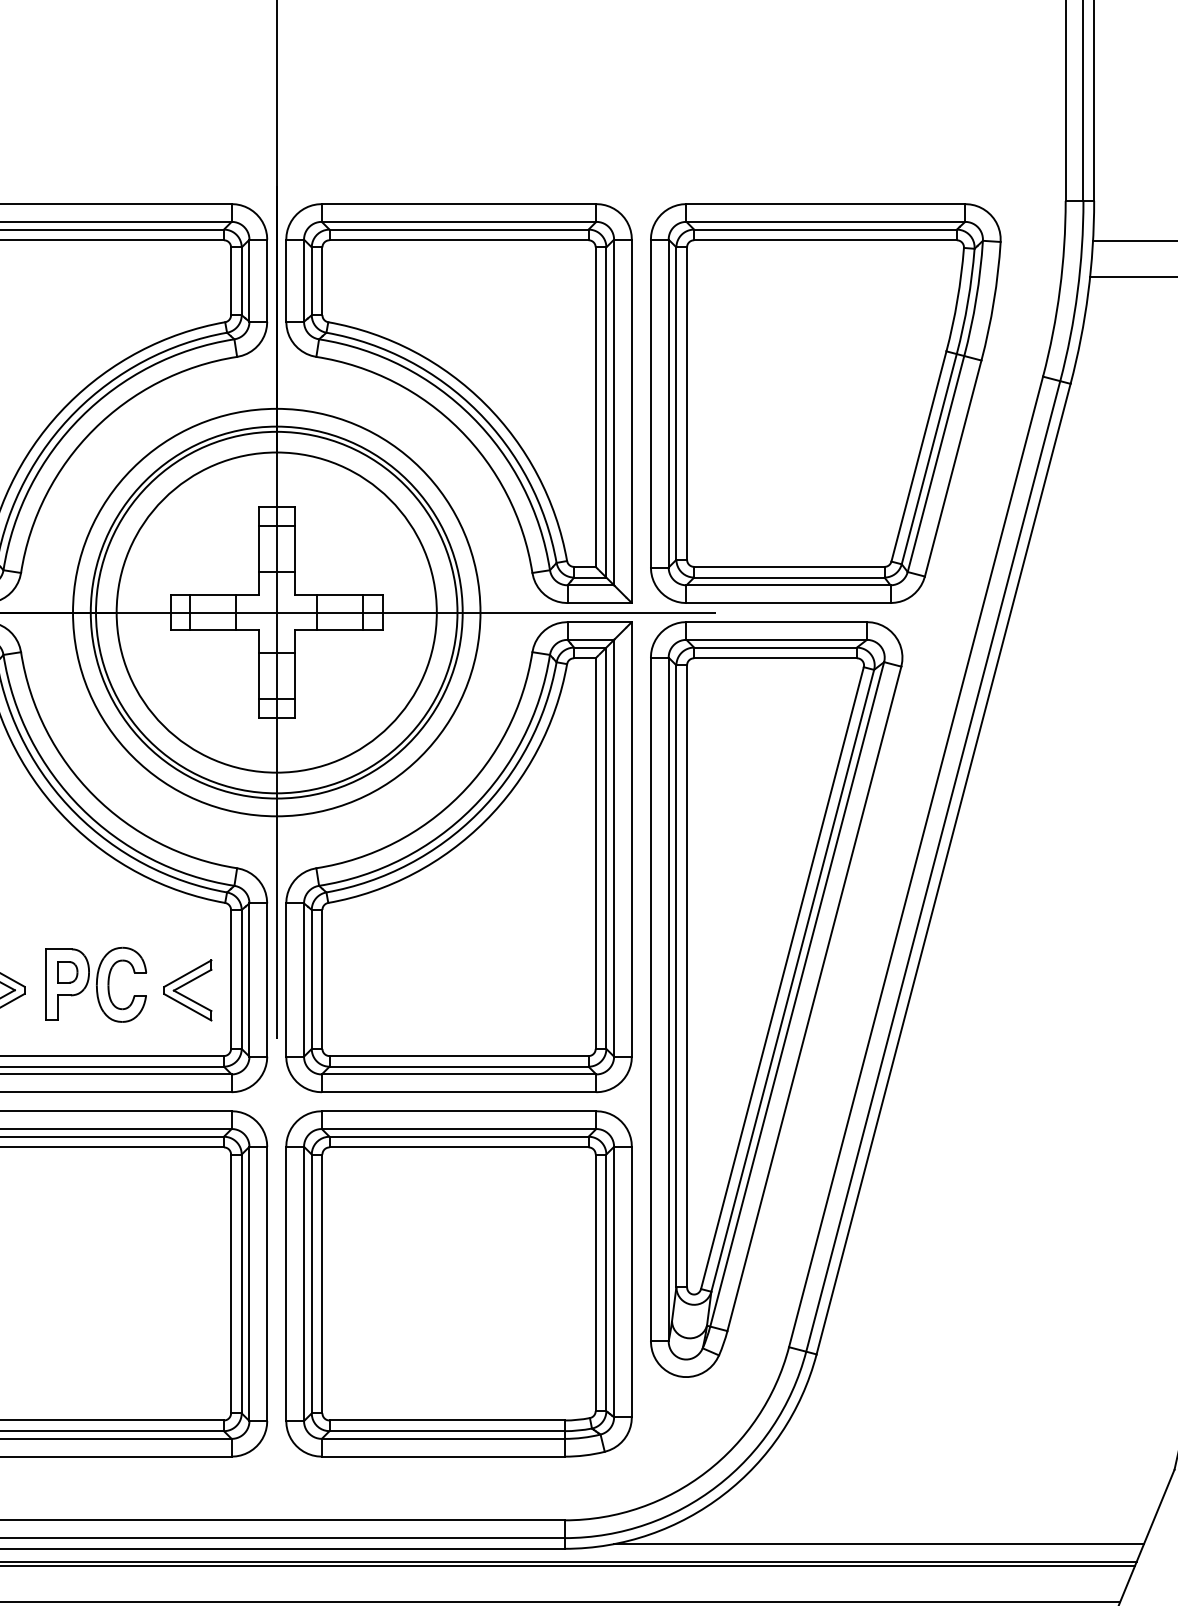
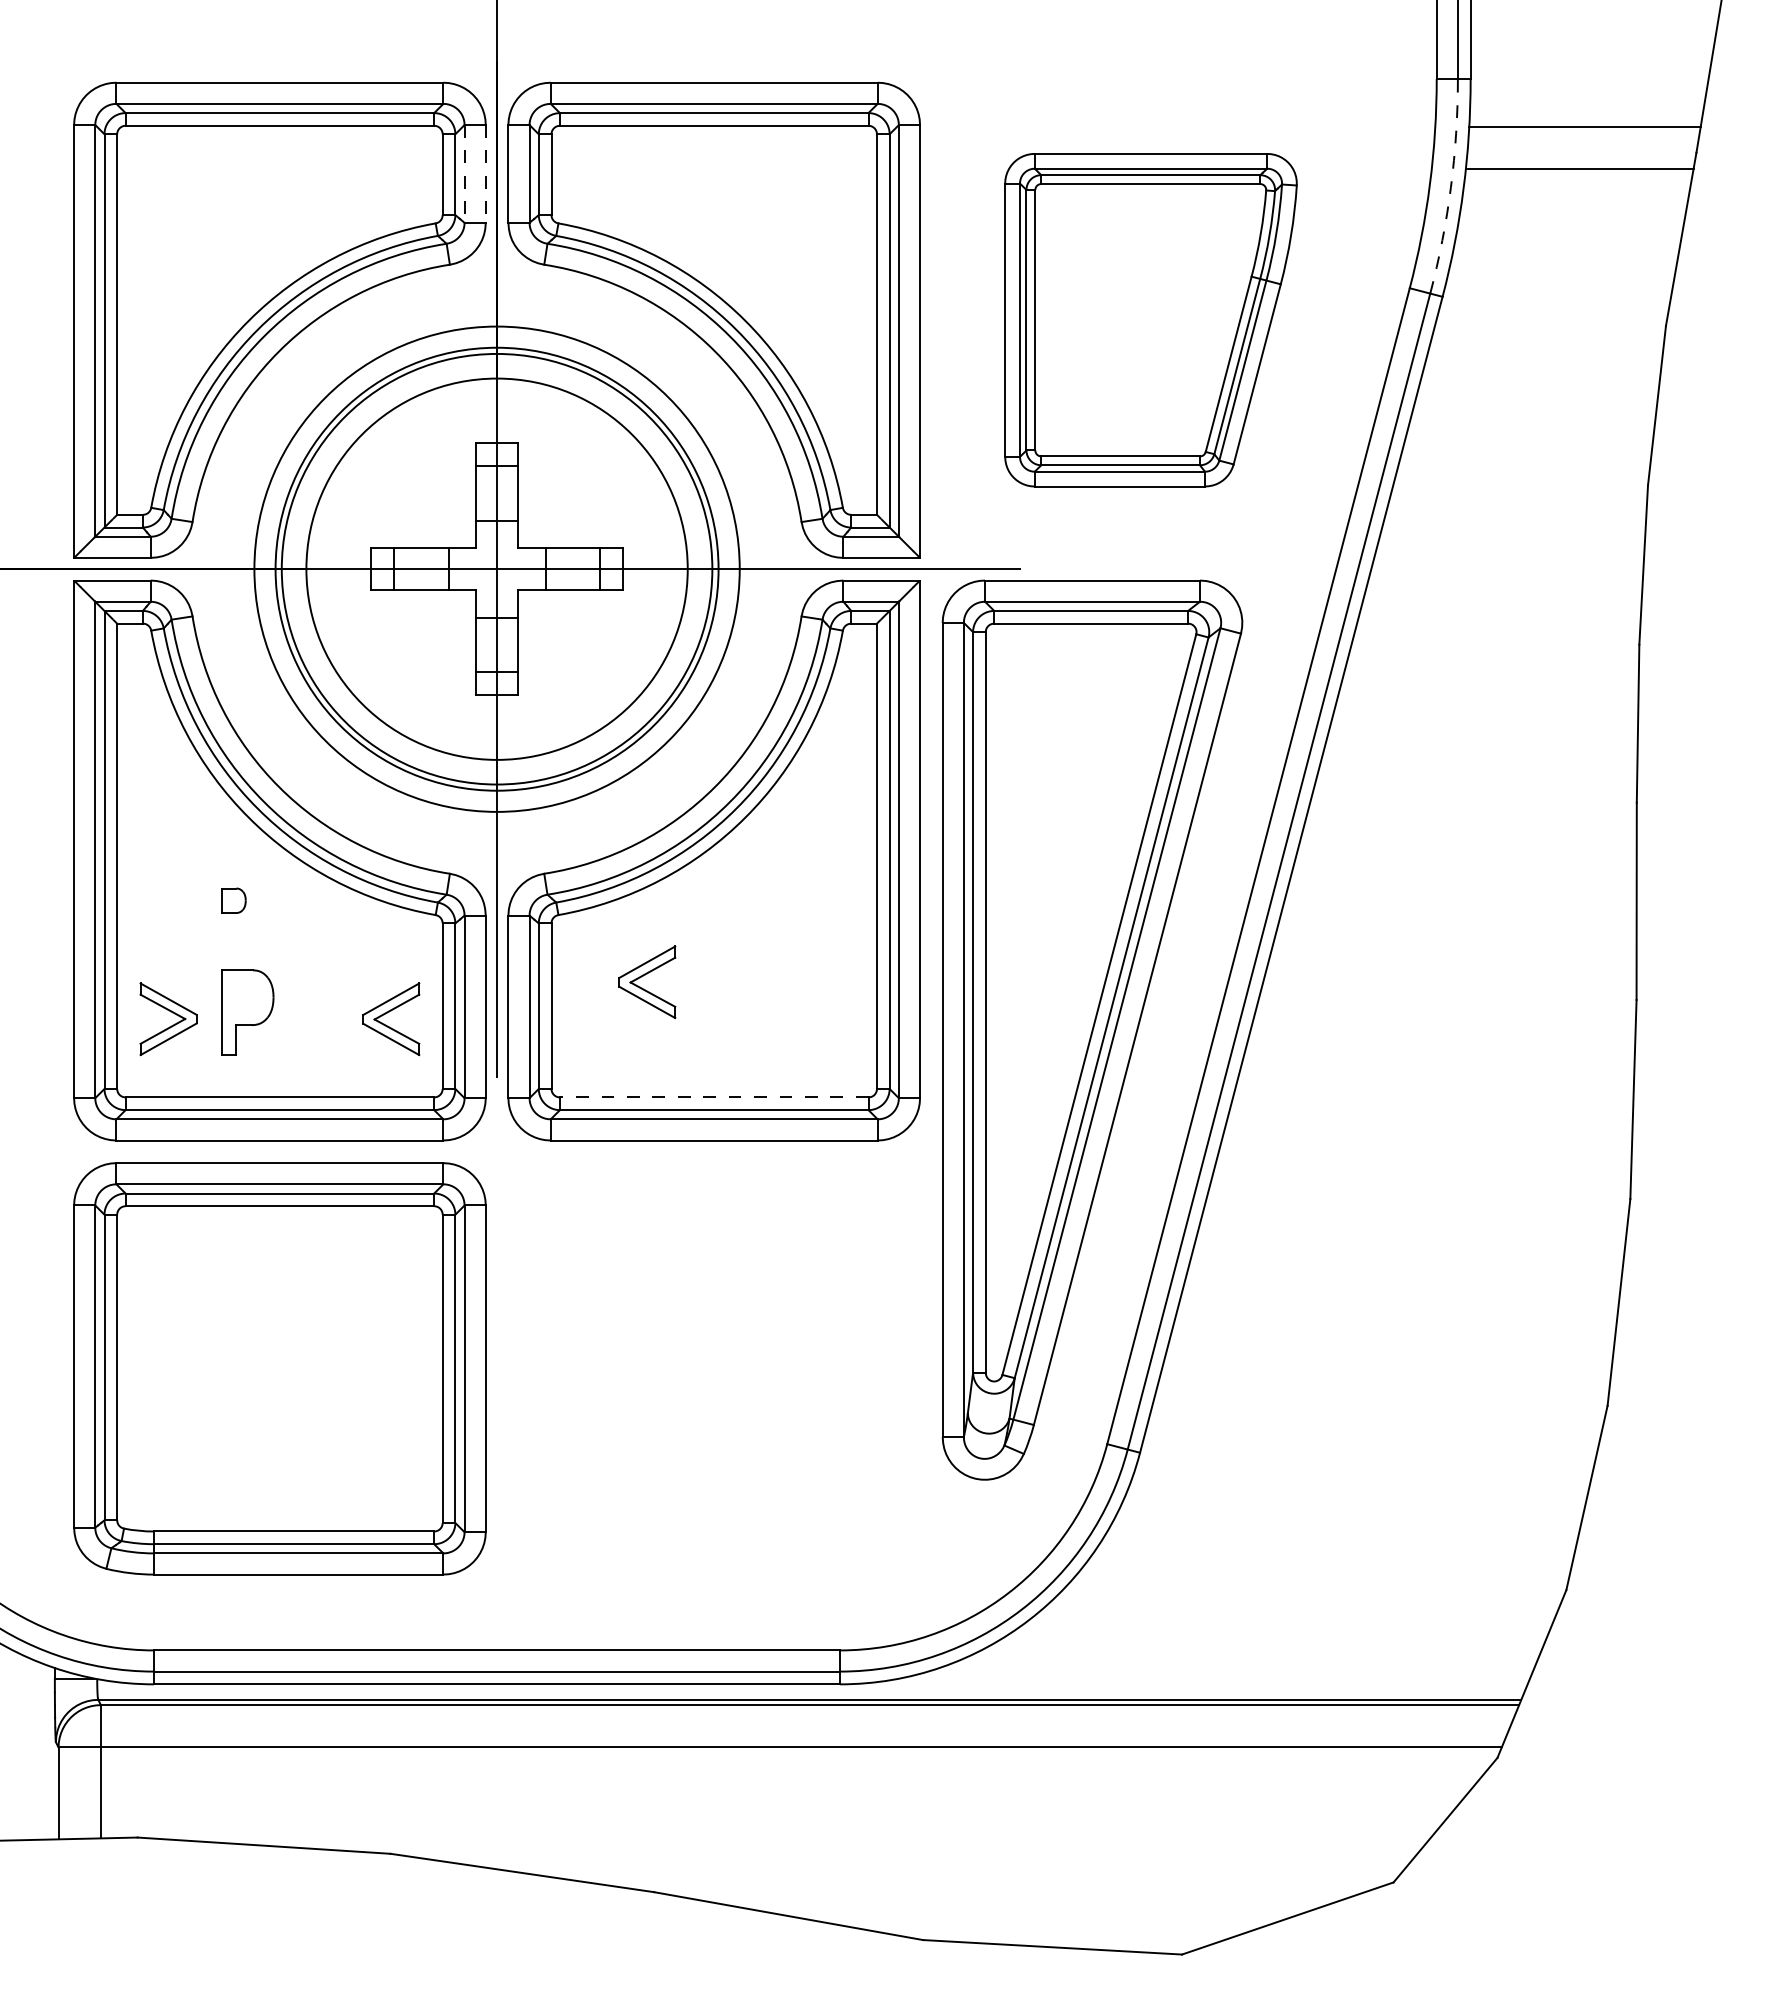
line: (249, 280) -> (464, 173), solid -> dashed
line: (267, 280) -> (485, 173), solid -> dashed
arc: (1077, 292) -> (1450, 187), solid -> dashed
part: (825, 402) -> (1150, 319), size x0.7
part: (398, 963) -> (642, 987), added
part: (67, 972) -> (233, 900), moved
part: (109, 984) -> (297, 1012), removed
line: (458, 1056) -> (713, 1097), solid -> dashed
part: (458, 1283) -> (713, 1368), removed
line: (879, 1543) -> (1214, 1678), removed

